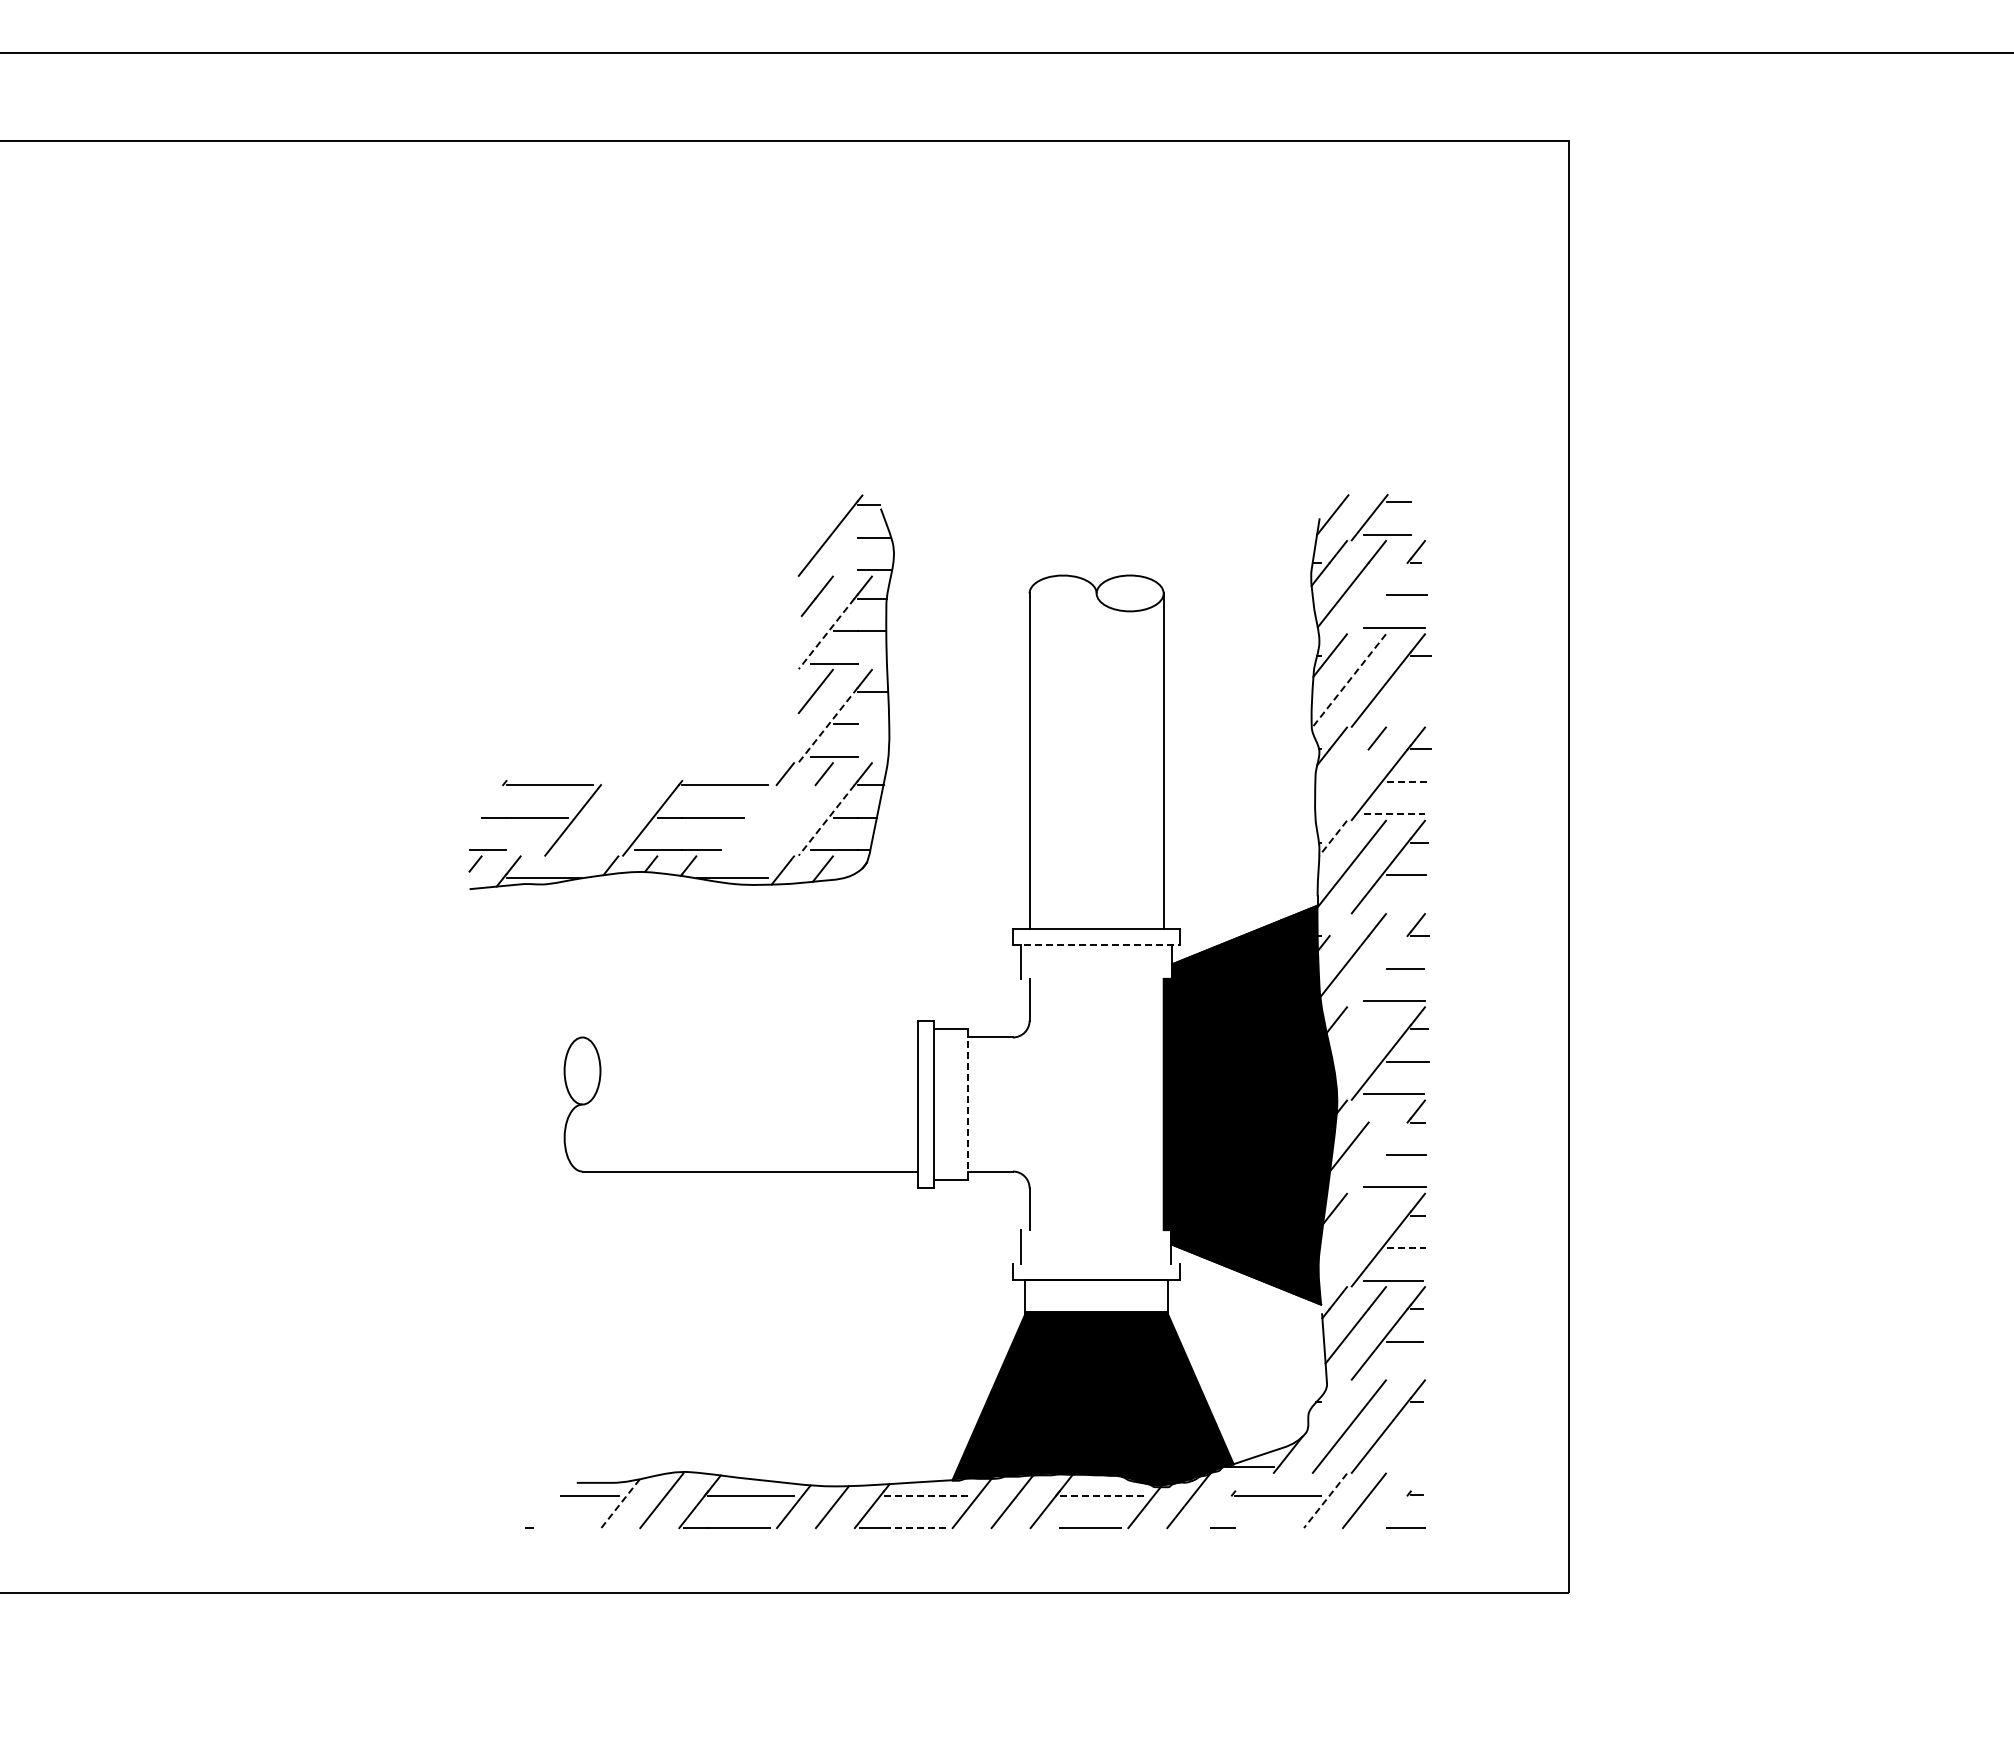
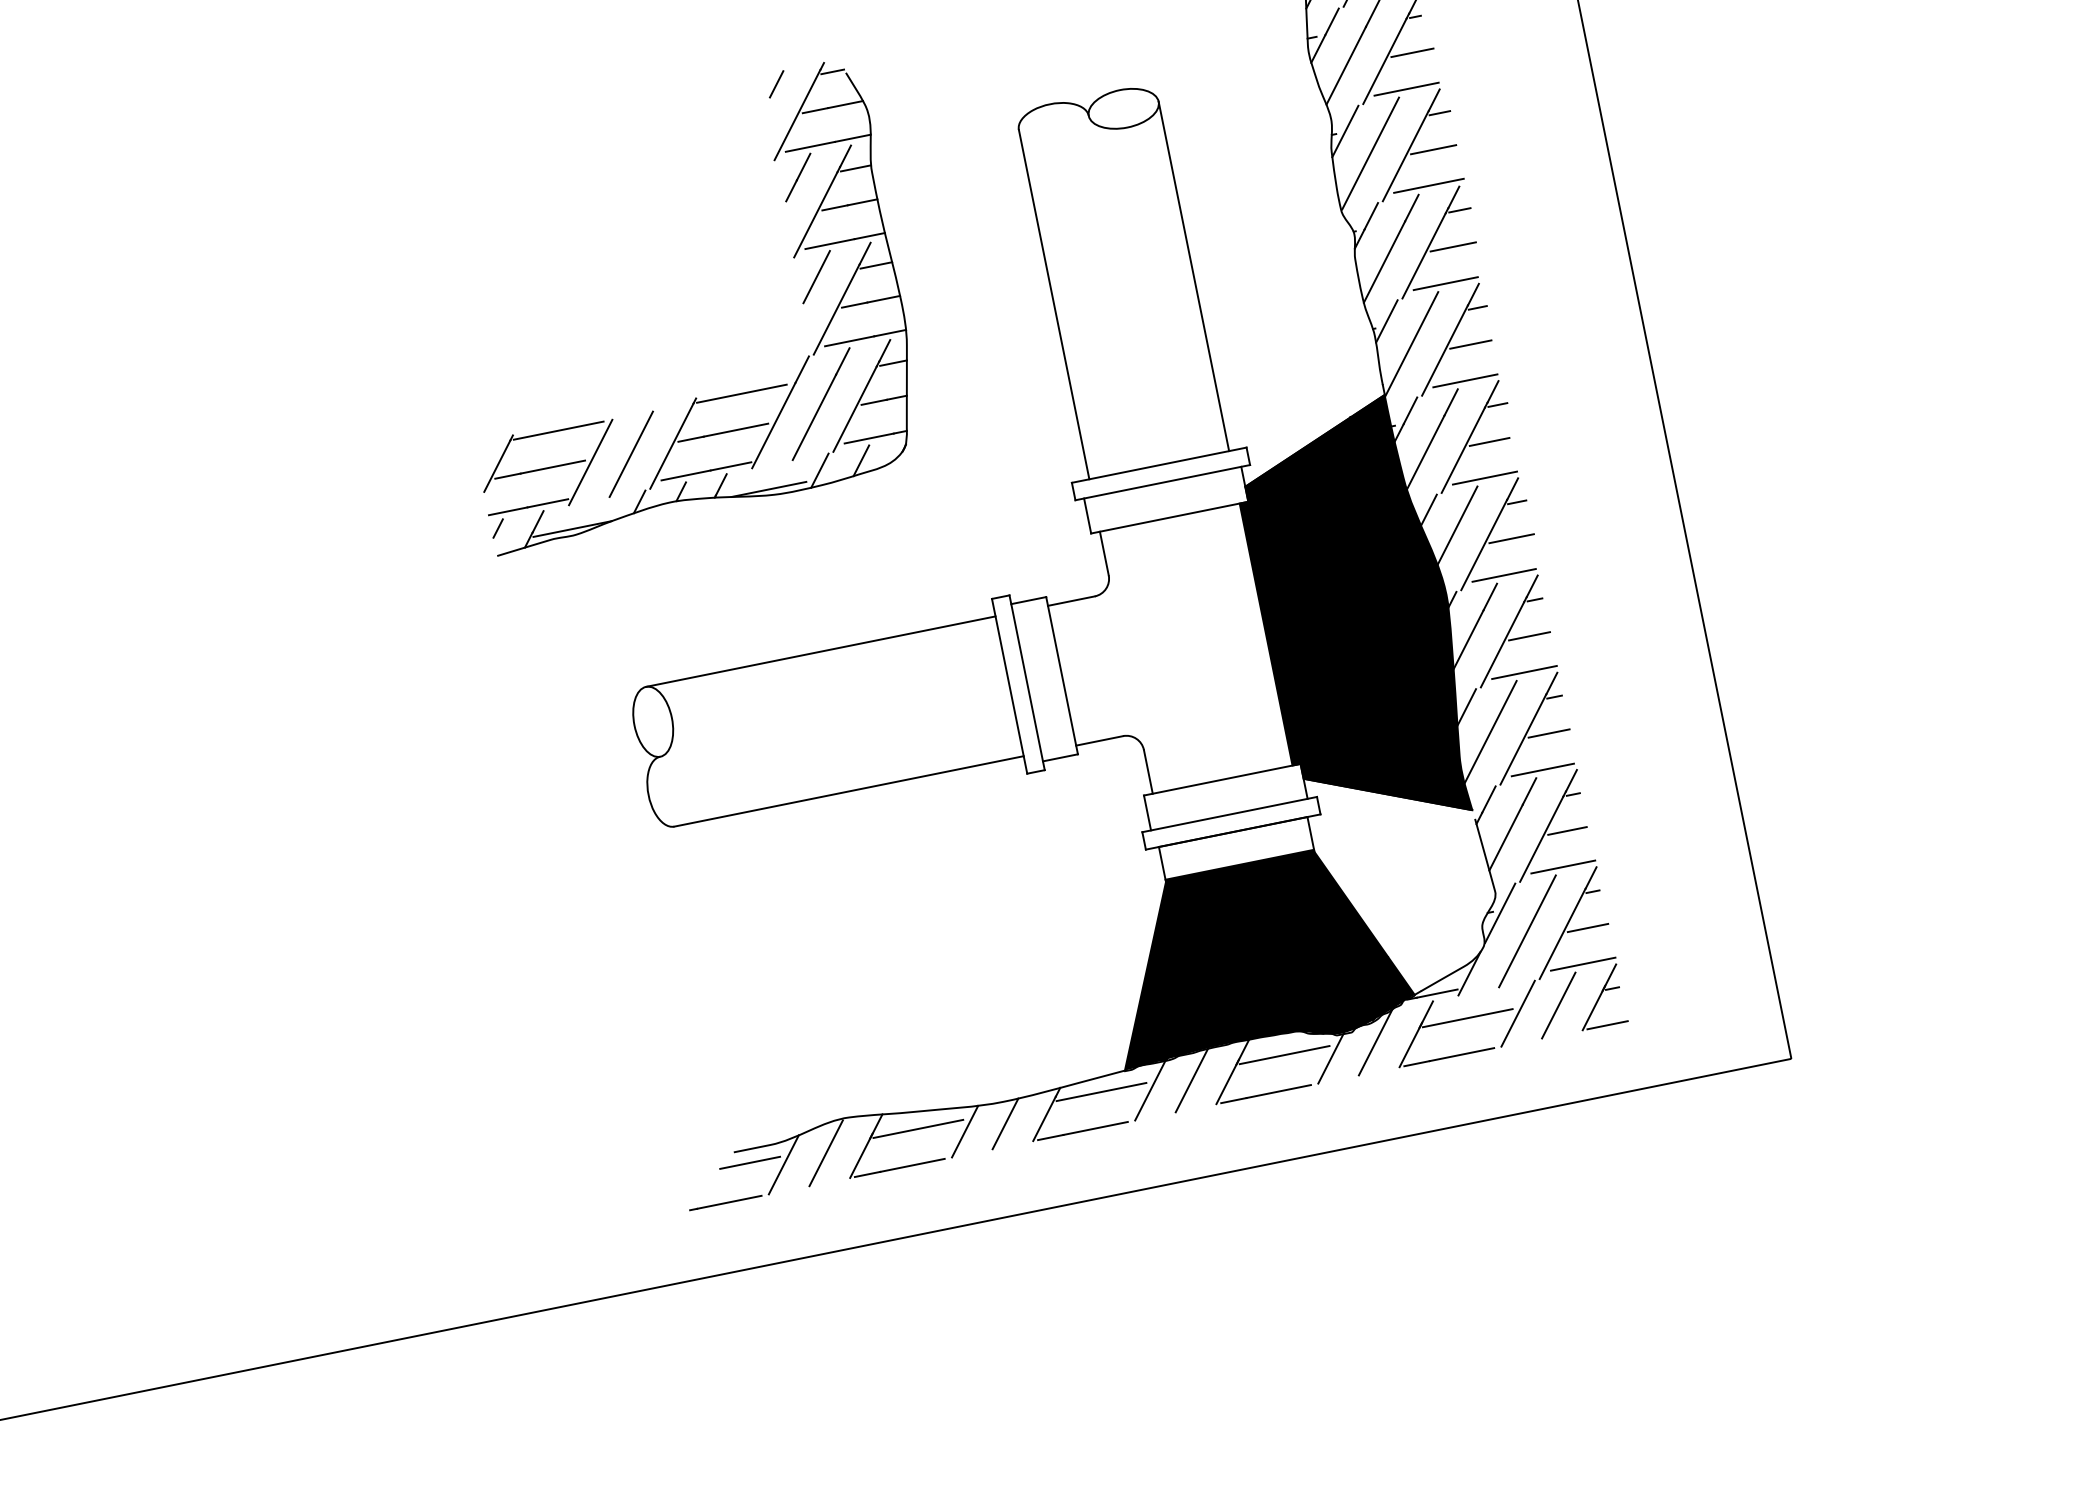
line: (814, 506) -> (776, 84), added
line: (845, 537) -> (815, 110), added
line: (833, 570) -> (809, 147), added
line: (1379, 597) -> (1384, 60), added
line: (826, 633) -> (815, 214), dashed -> solid
line: (871, 663) -> (868, 236), added
line: (1349, 680) -> (1370, 153), dashed -> solid
line: (1407, 688) -> (1432, 149), added
line: (1396, 721) -> (1428, 186), added
line: (873, 724) -> (883, 299), added
line: (828, 725) -> (837, 309), dashed -> solid
line: (872, 756) -> (889, 332), added
line: (1408, 781) -> (1453, 246), dashed -> solid
line: (1341, 782) -> (1383, 261), added
line: (486, 806) -> (497, 466), added
line: (1394, 814) -> (1445, 283), dashed -> solid
line: (611, 820) -> (630, 454), added
line: (748, 820) -> (773, 425), added
line: (787, 820) -> (814, 417), added
line: (826, 820) -> (854, 409), dashed -> solid
line: (1332, 838) -> (1386, 321), dashed -> solid
line: (525, 850) -> (547, 503), added
line: (1394, 907) -> (1465, 380), added
line: (1338, 925) -> (1410, 411), added
line: (1096, 945) -> (1162, 482), dashed -> solid
line: (1379, 971) -> (1463, 450), added
line: (1096, 978) -> (1169, 517), added
line: (749, 1037) -> (820, 651), added
line: (1359, 1039) -> (1456, 525), added
line: (967, 1104) -> (1061, 675), dashed -> solid
line: (1376, 1111) -> (1489, 597), added
line: (1379, 1157) -> (1502, 644), added
line: (1096, 1230) -> (1222, 780), added
line: (1351, 1235) -> (1489, 731), added
line: (1406, 1248) -> (1549, 733), dashed -> solid
line: (1096, 1263) -> (1229, 814), added
line: (1394, 1373) -> (1563, 866), added
line: (1327, 1404) -> (1499, 912), added
line: (1405, 1434) -> (1587, 927), added
line: (1394, 1467) -> (1583, 964), added
line: (927, 1495) -> (1102, 1091), dashed -> solid
line: (1103, 1495) -> (1285, 1054), dashed -> solid
line: (1227, 1500) -> (1415, 1033), added
line: (1325, 1500) -> (1518, 1013), dashed -> solid
line: (1403, 1500) -> (1599, 996), added
line: (620, 1504) -> (783, 1165), dashed -> solid
line: (563, 1528) -> (729, 1202), added
line: (914, 1528) -> (1095, 1128), dashed -> solid
line: (1047, 1528) -> (1234, 1101), added
line: (1265, 1528) -> (1461, 1055), added

